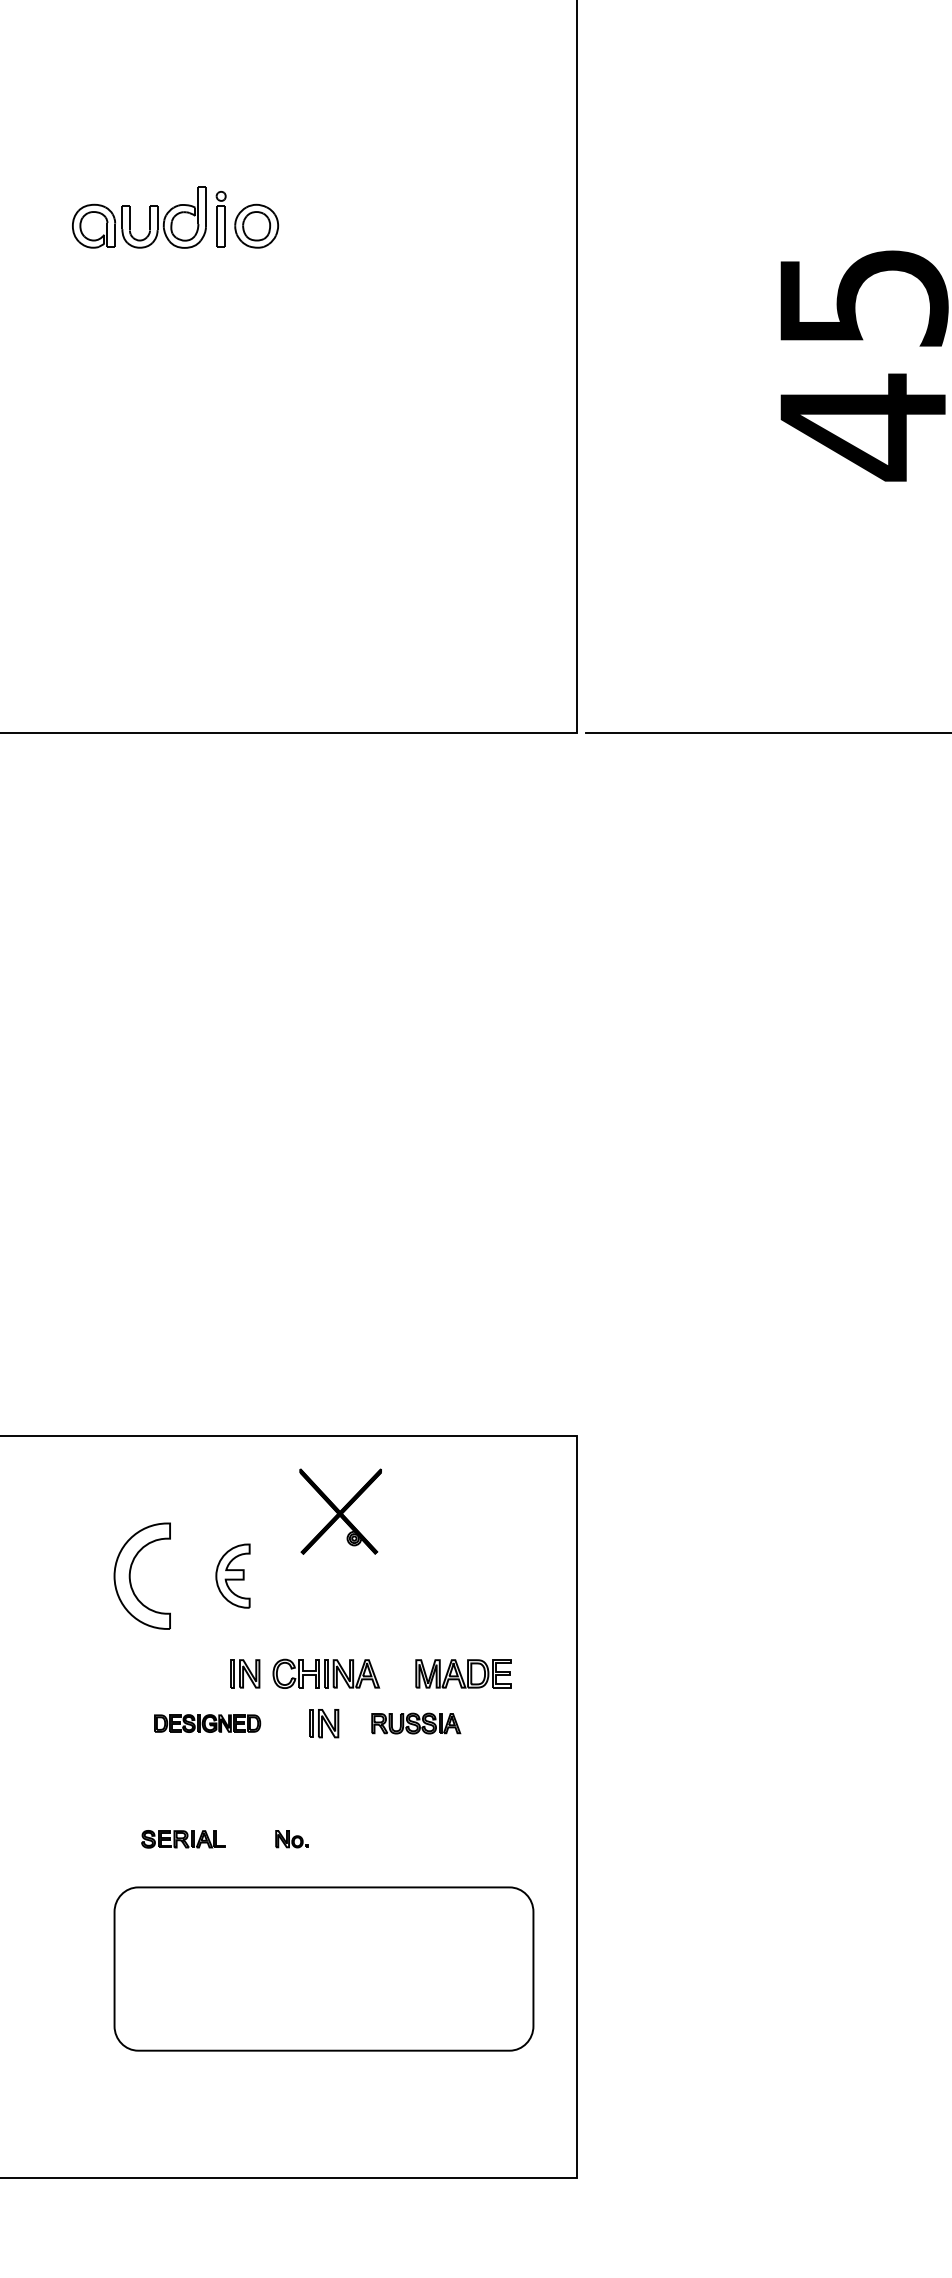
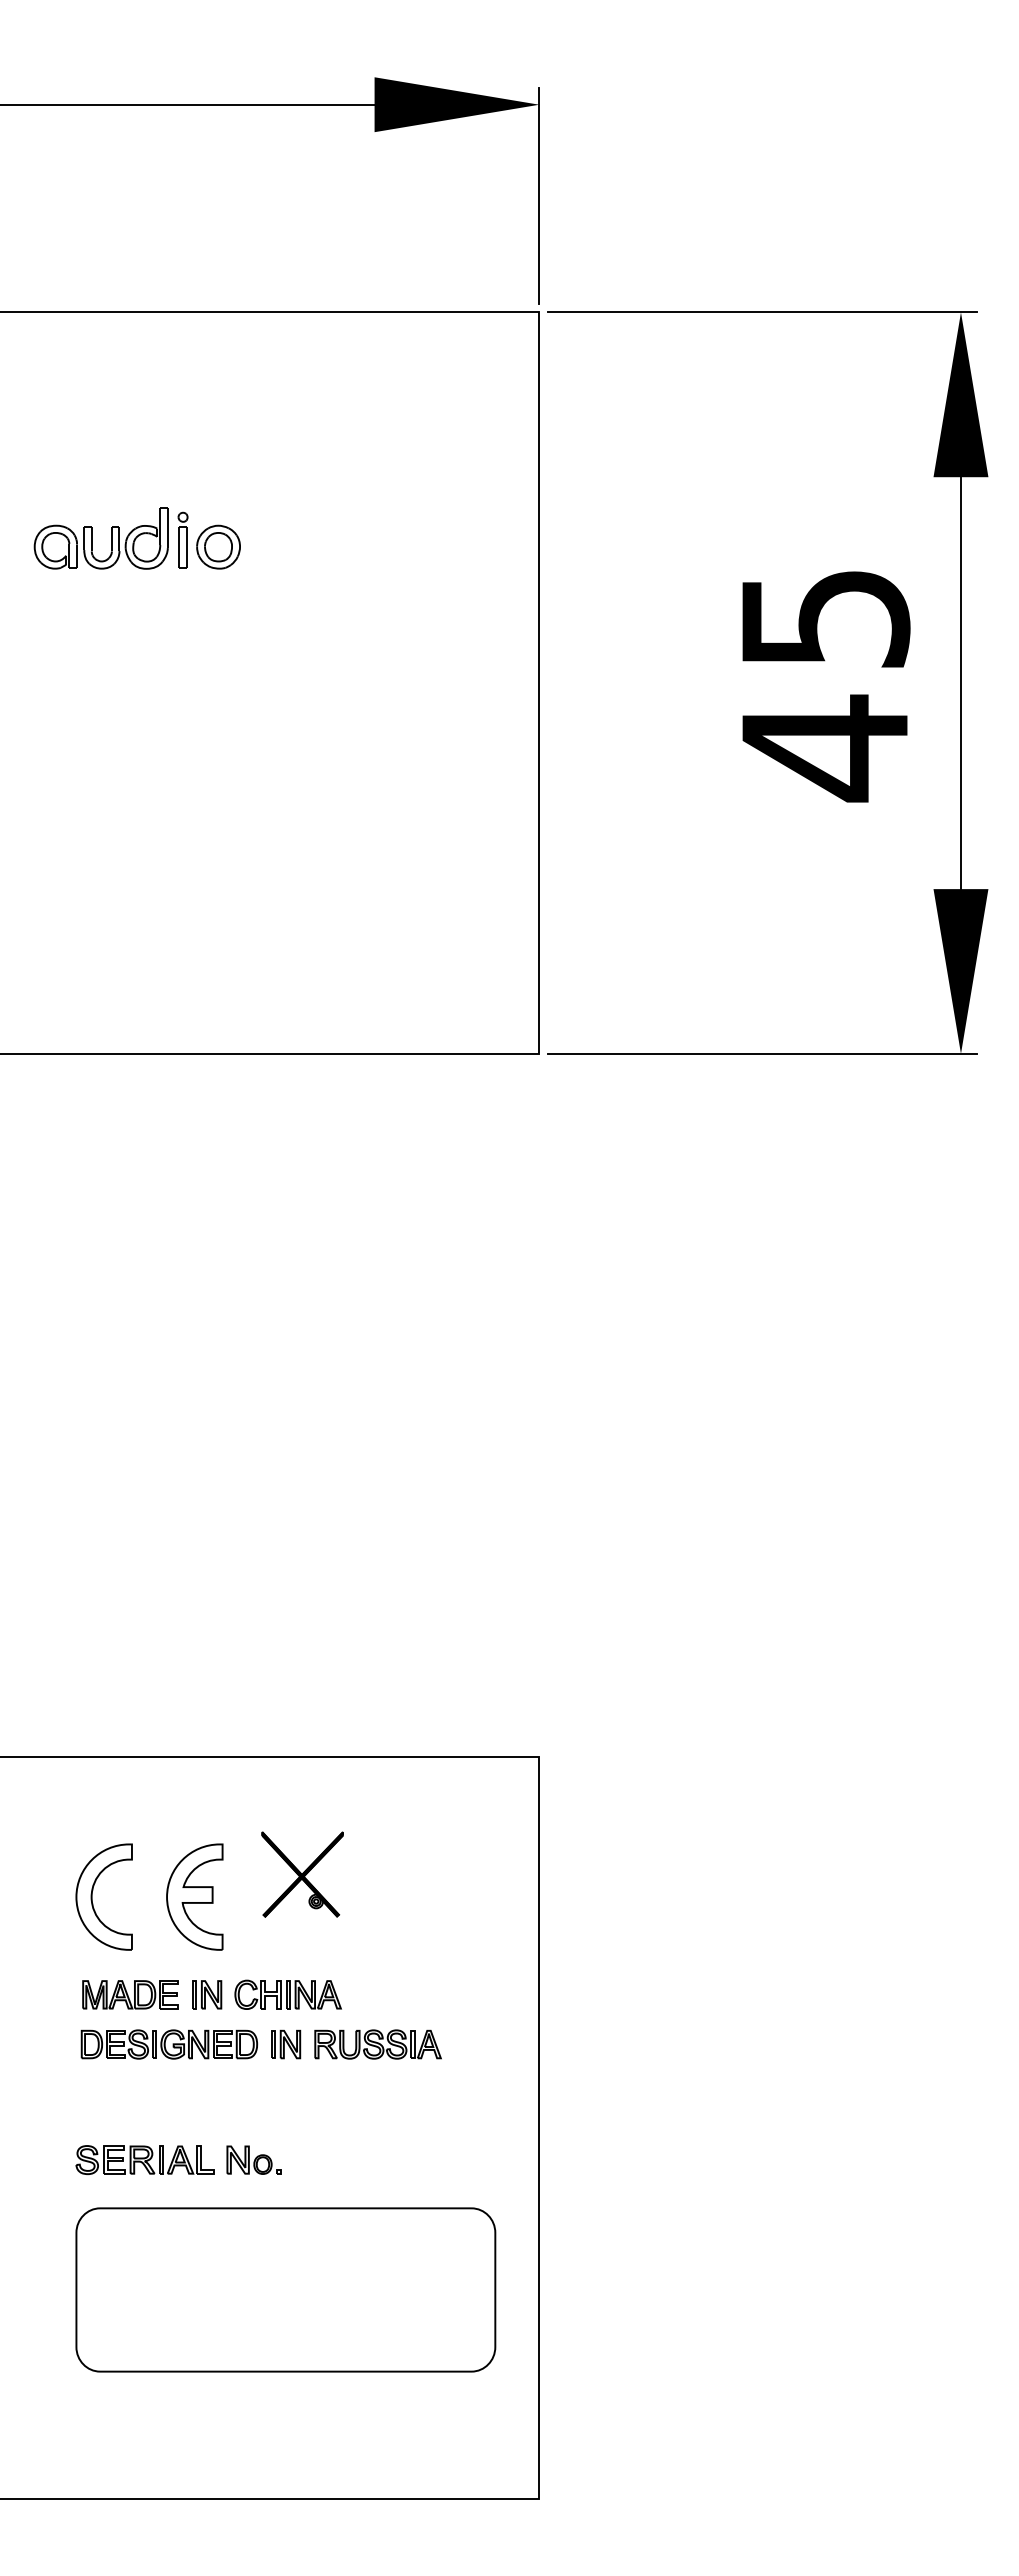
part: (340, 1511) -> (302, 1874), moved
part: (232, 1575) -> (194, 1896), size x1.67
part: (463, 1673) -> (130, 1994), moved
part: (207, 1723) -> (169, 2044), size x1.67
part: (415, 1723) -> (377, 2044), size x1.43
part: (291, 1838) -> (253, 2159), size x1.67
part: (182, 1839) -> (144, 2160), size x1.67

